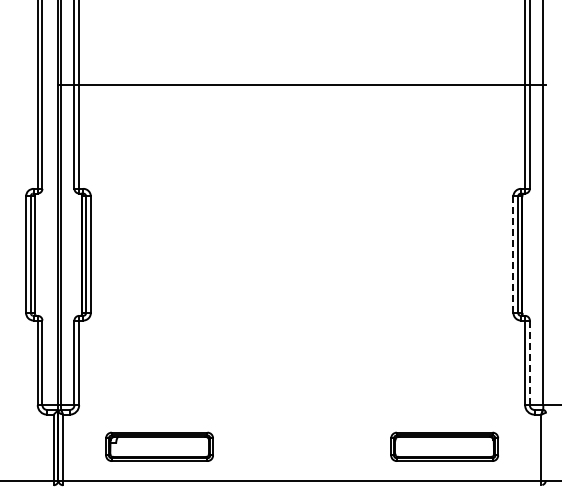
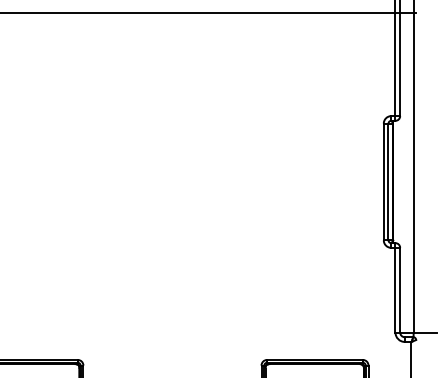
line: (513, 254) -> (383, 181), dashed -> solid
line: (529, 362) -> (399, 289), dashed -> solid

